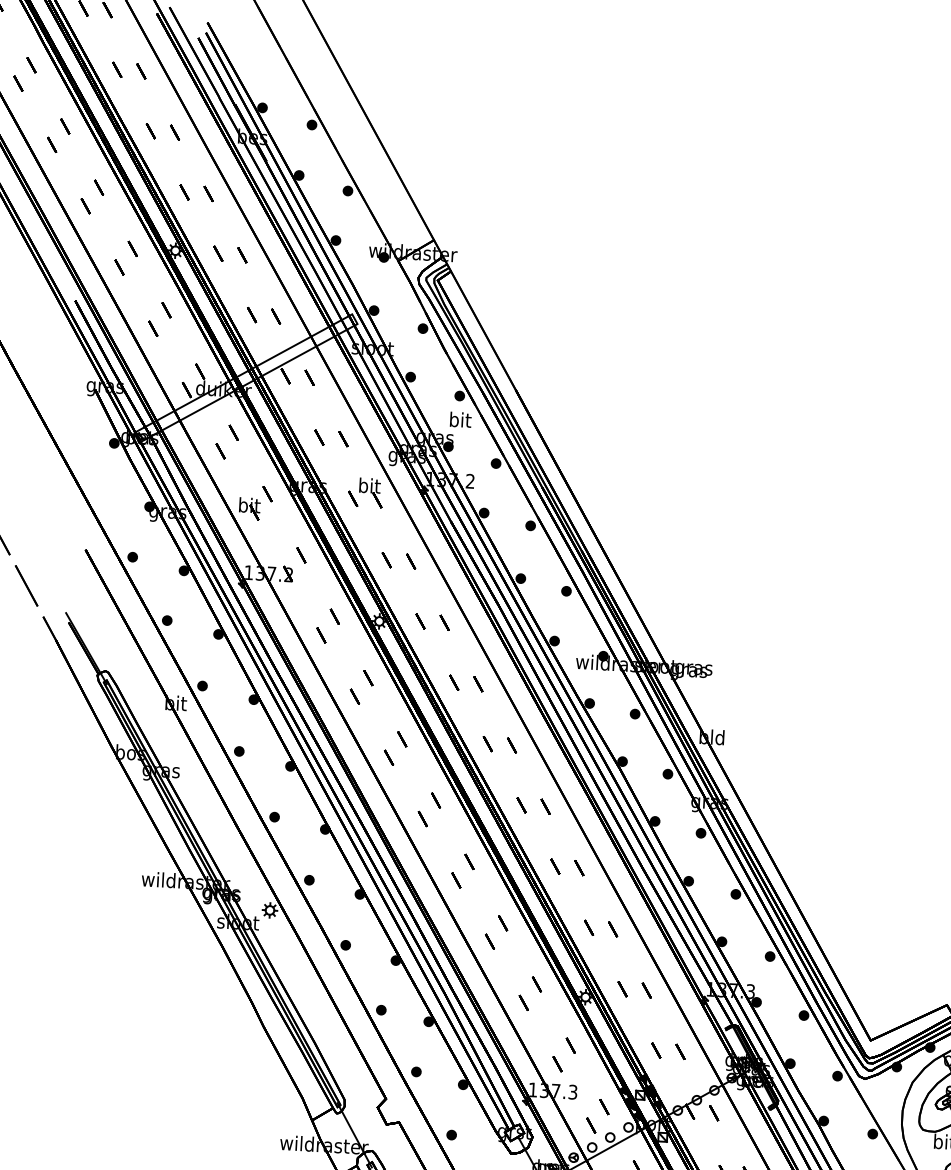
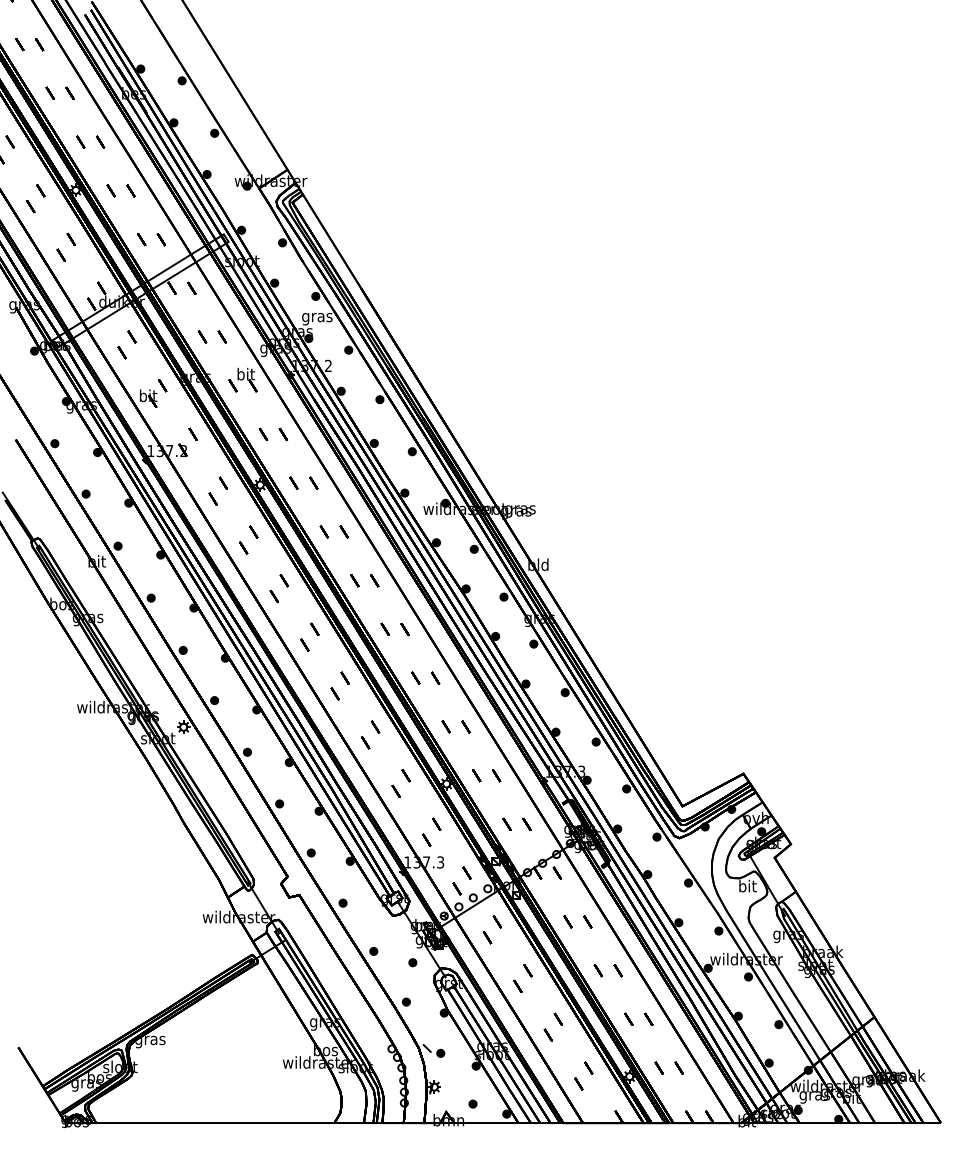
text: (460, 421) -> (317, 317), bit -> gras

